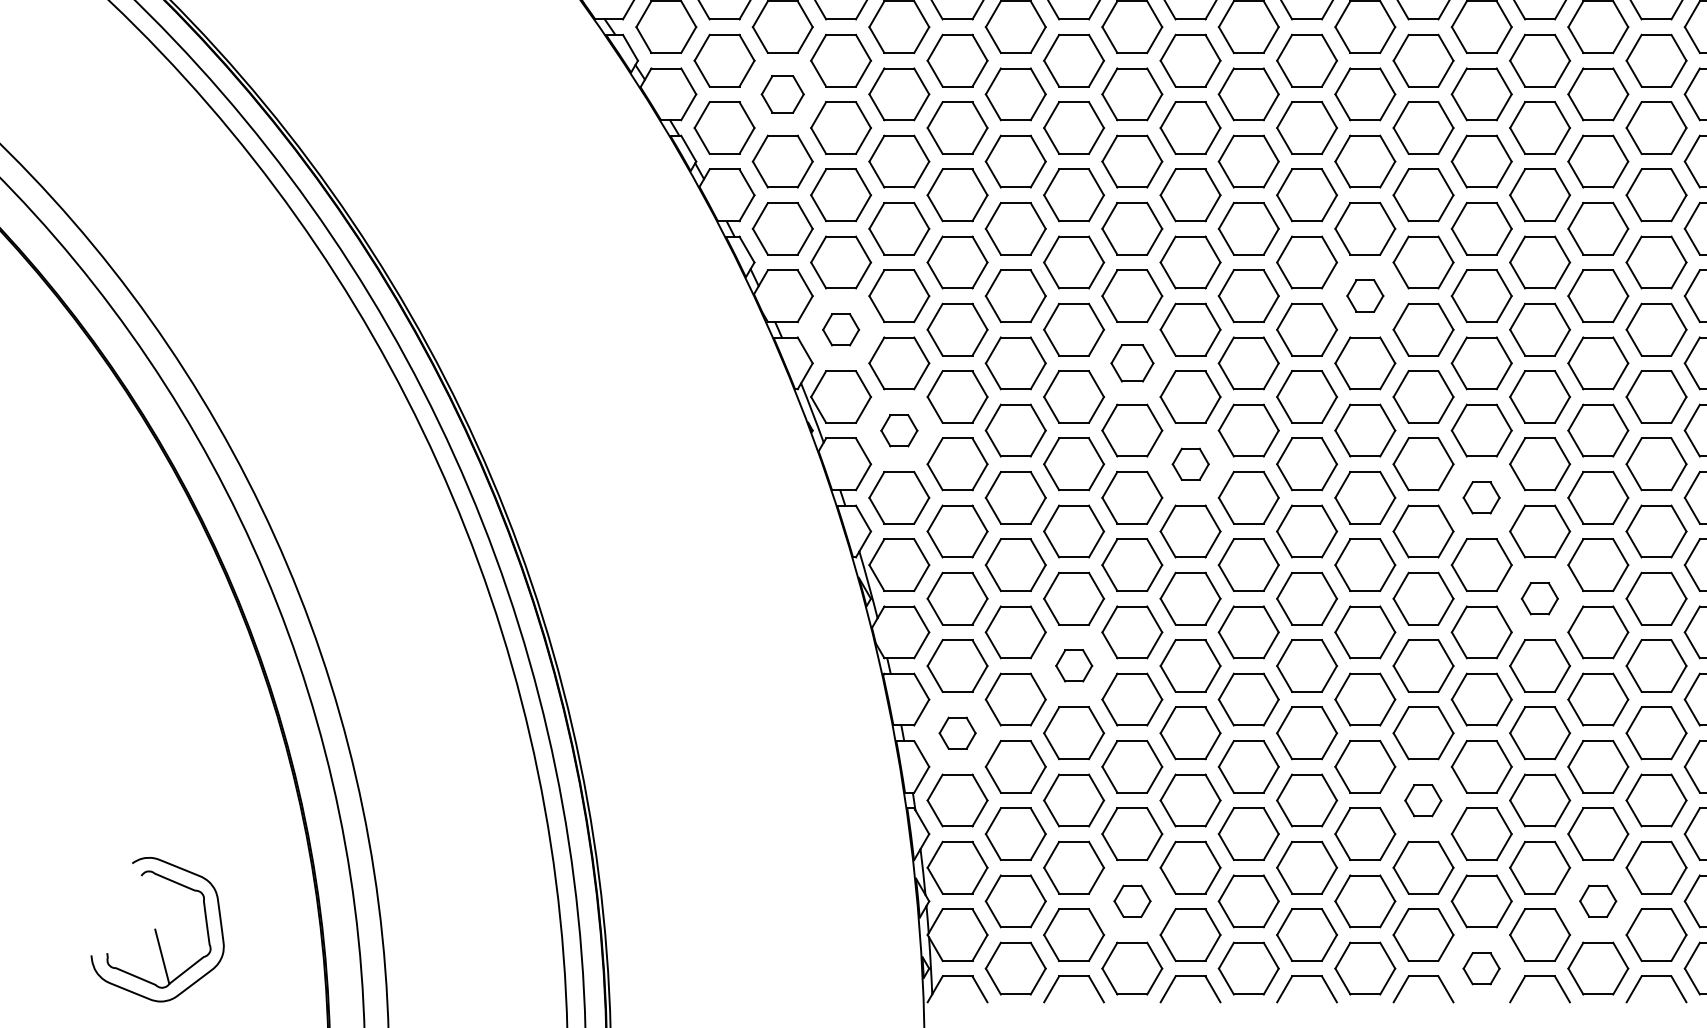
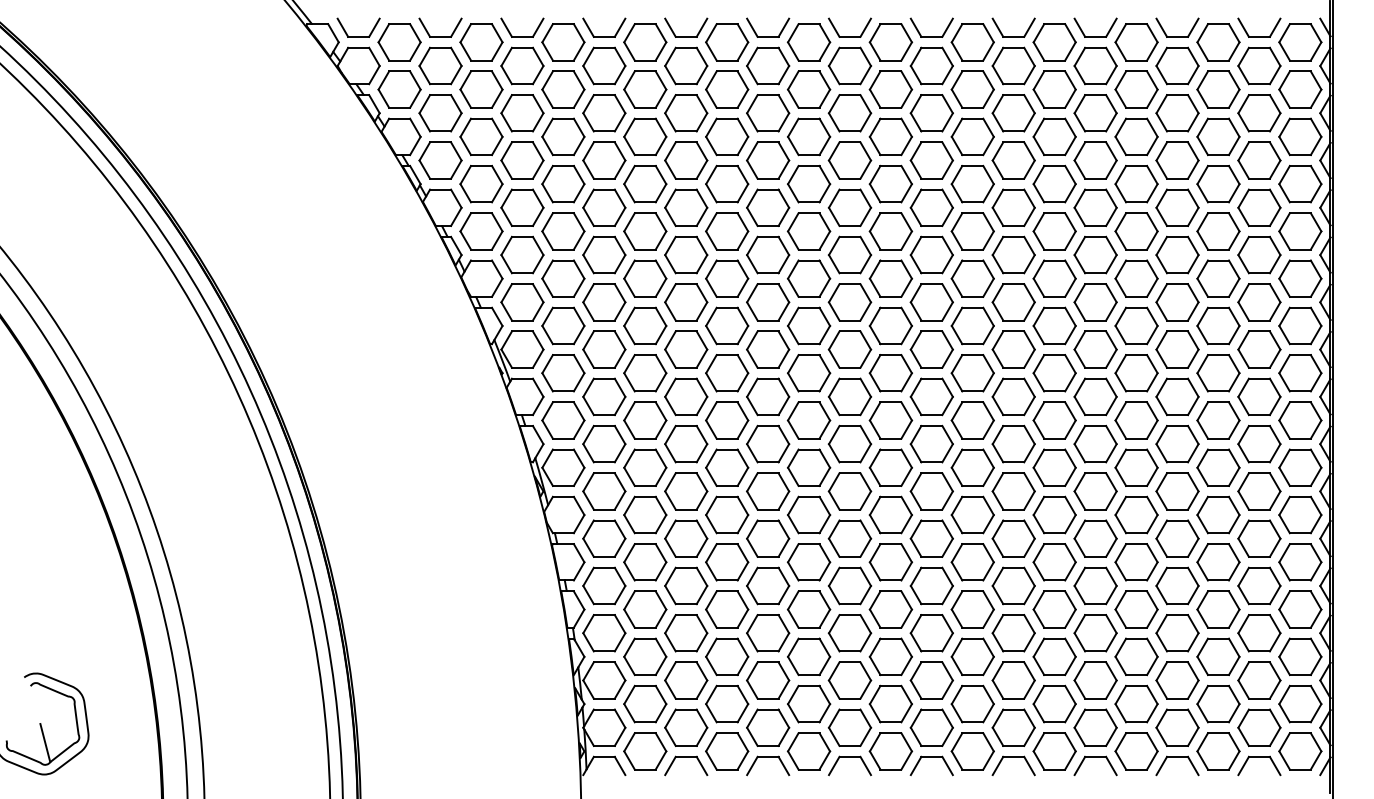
part: (782, 93) -> (481, 136), size x1.43
part: (1364, 295) -> (890, 278), size x1.67
part: (841, 329) -> (522, 302), size x1.67
part: (1132, 362) -> (727, 325), size x1.43
part: (899, 430) -> (563, 373), size x1.67
part: (1191, 463) -> (768, 396), size x1.67
part: (1481, 497) -> (972, 420), size x1.67
part: (1539, 598) -> (1013, 491), size x1.67
part: (1074, 665) -> (686, 538), size x1.67
part: (957, 732) -> (604, 585), size x1.67
part: (1423, 800) -> (931, 633), size x1.67
part: (1132, 900) -> (727, 703), size x1.67
part: (1598, 900) -> (1054, 703), size x1.67
part: (1481, 968) -> (972, 751), size x1.67

